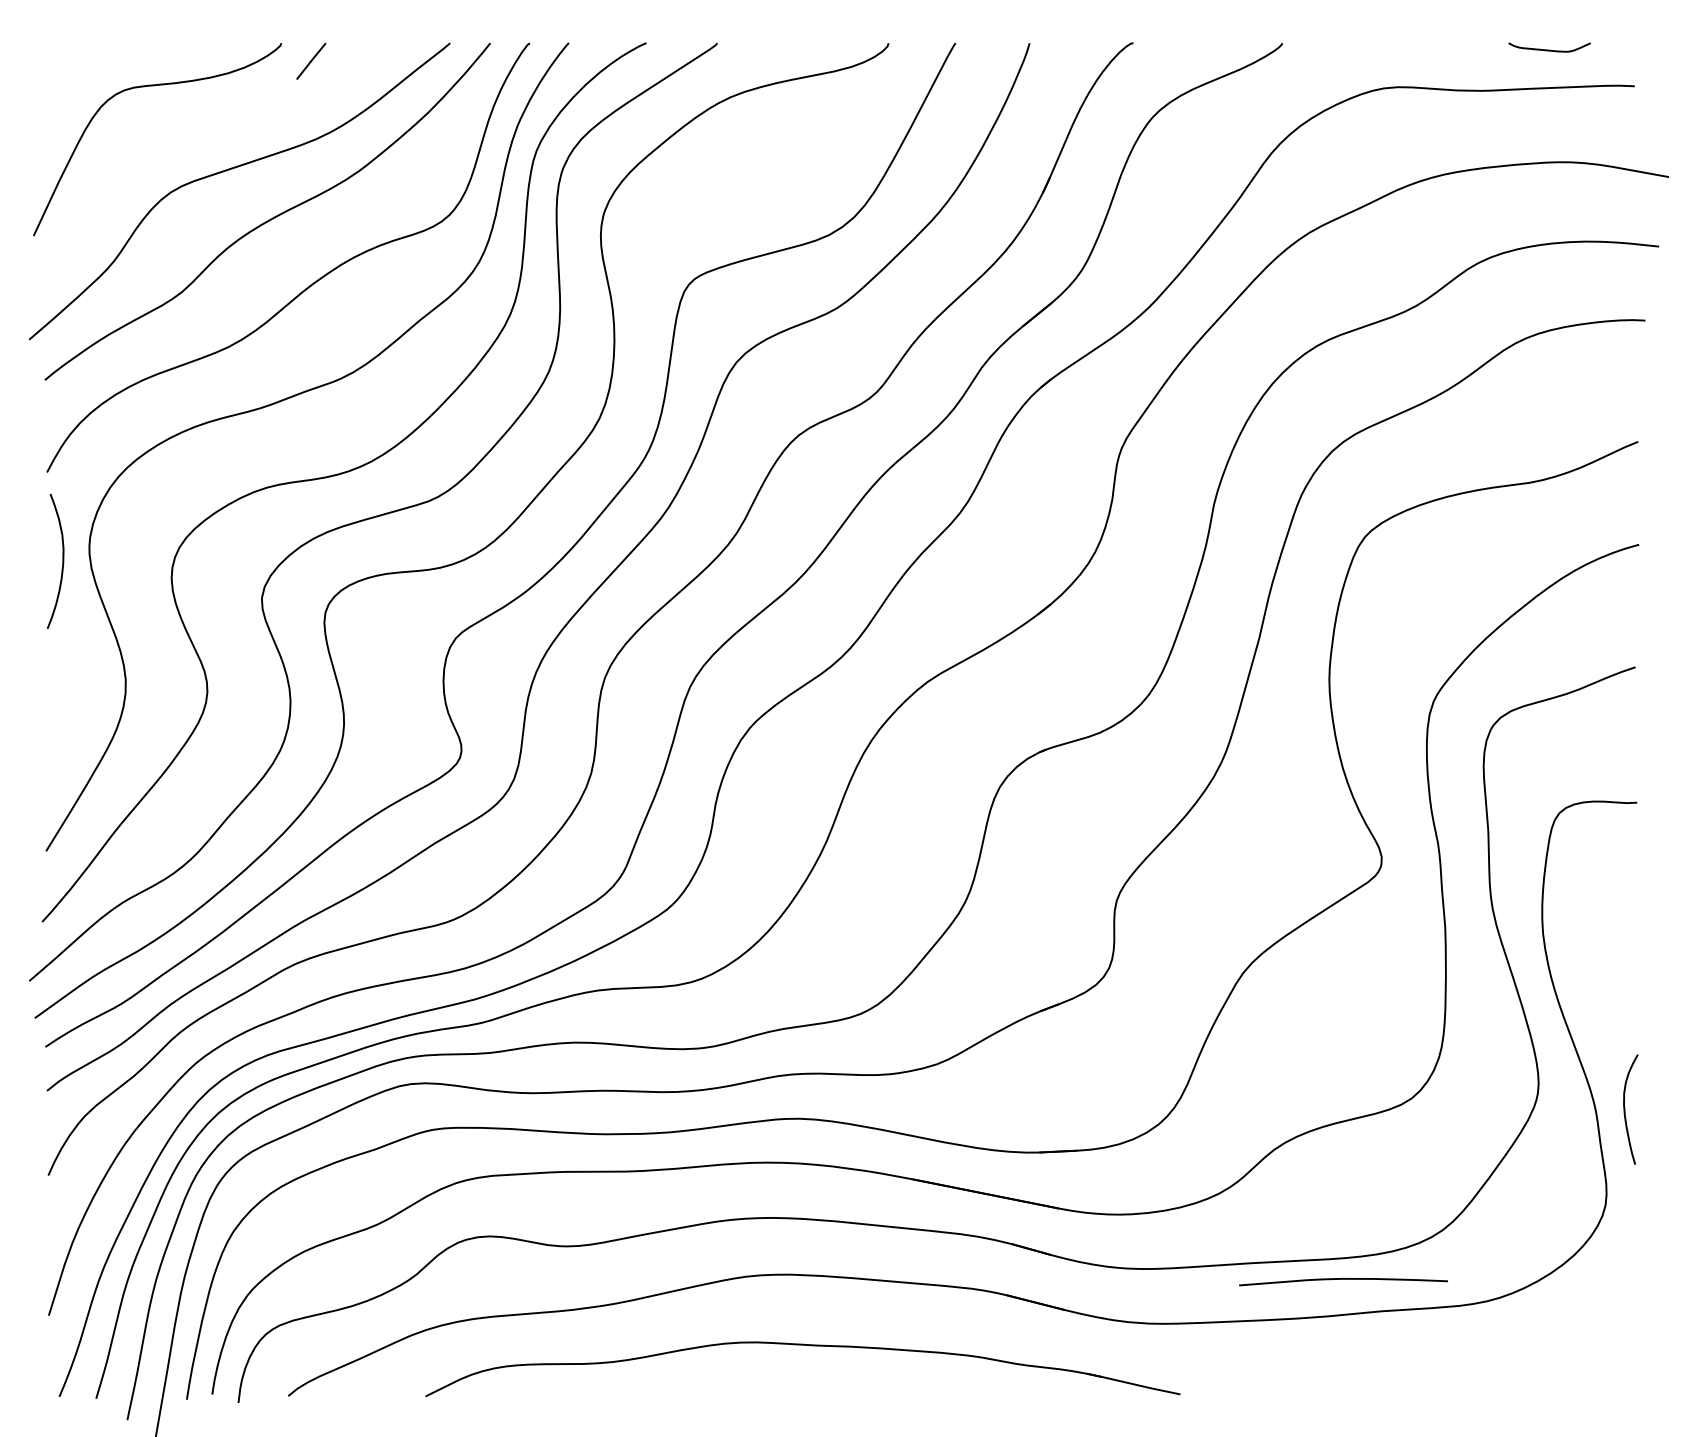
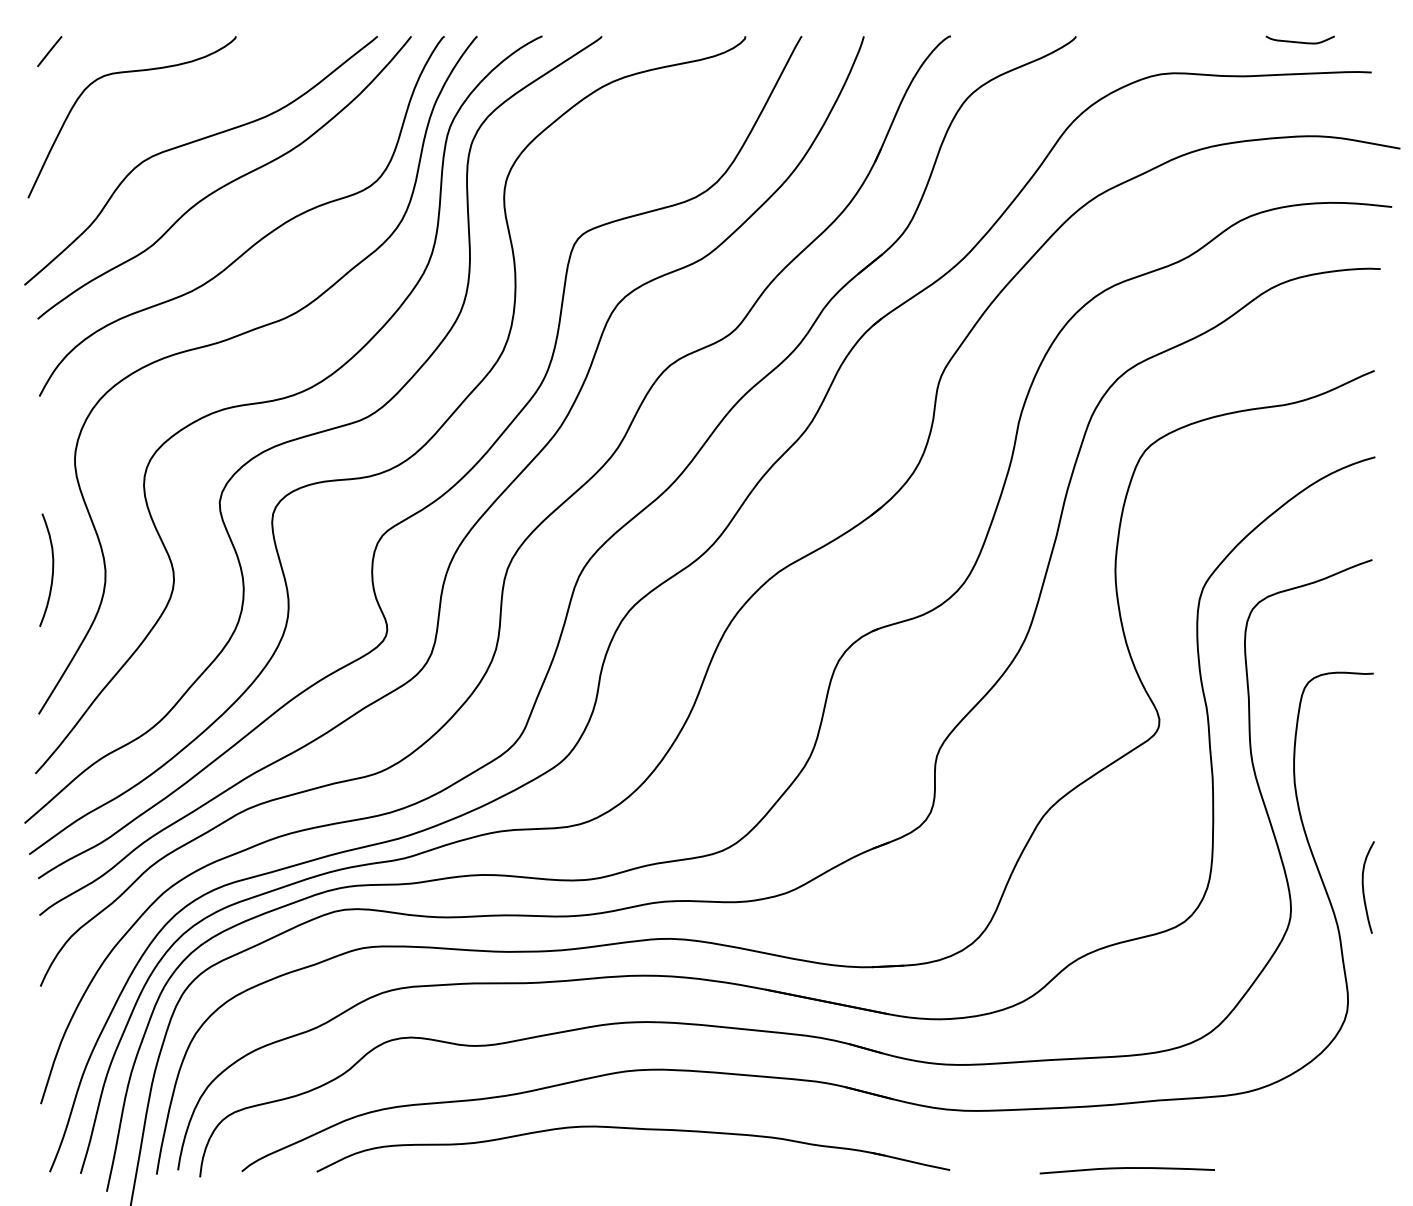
line: (311, 60) -> (49, 50), moved
curve: (62, 561) -> (52, 570), moved
curve: (1625, 1109) -> (1363, 887), moved
curve: (1343, 1279) -> (1127, 1168), moved
part: (802, 1345) -> (633, 1129), moved

